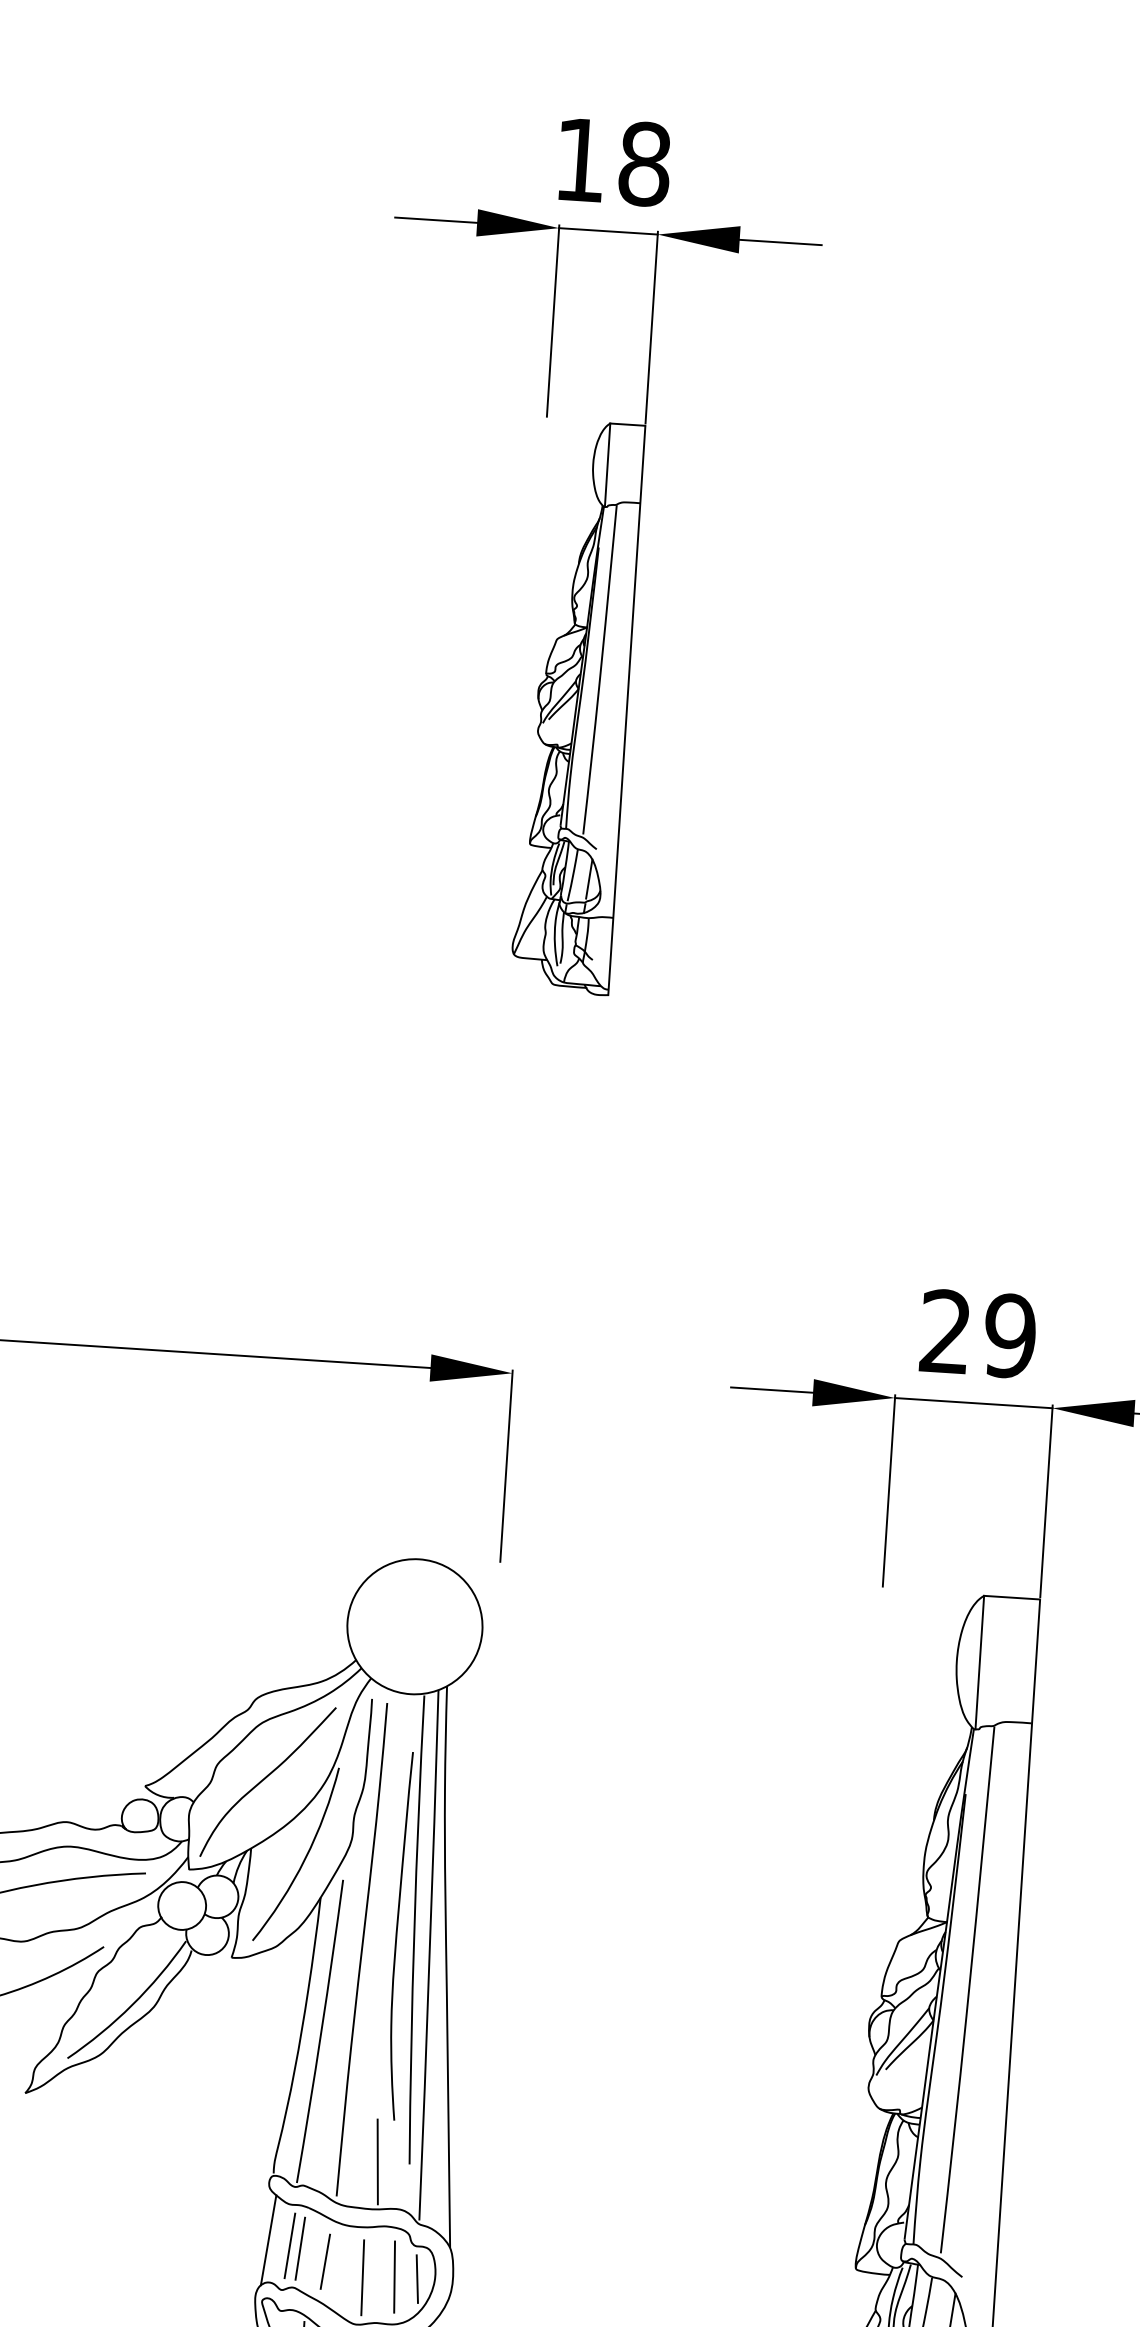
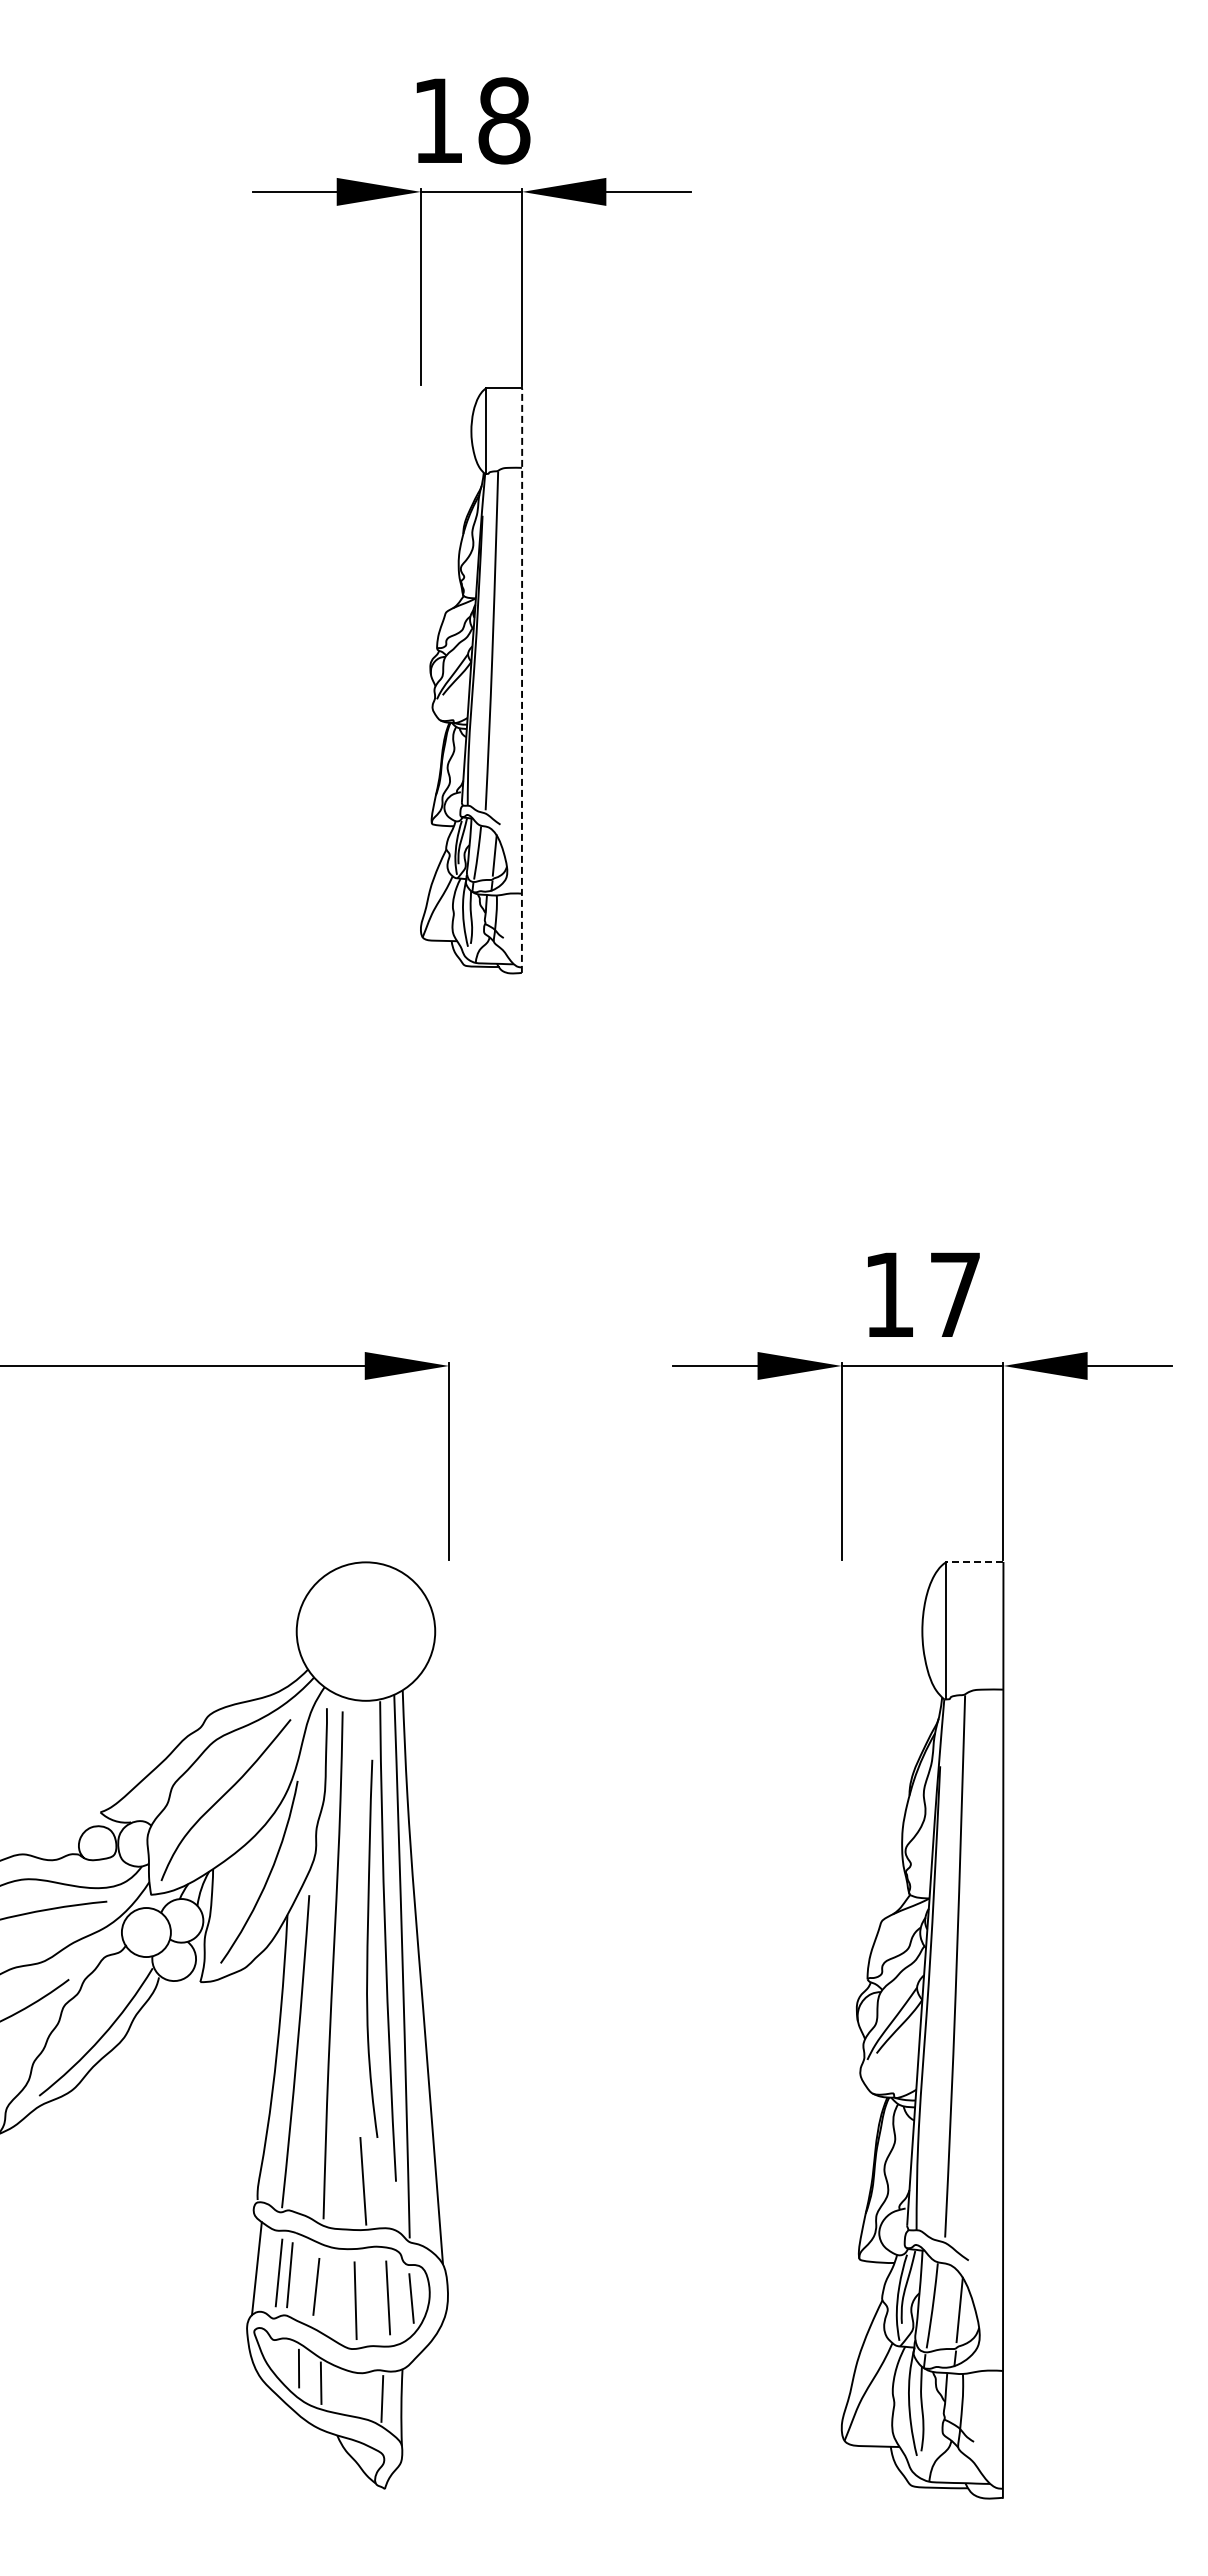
line: (627, 710) -> (522, 680), solid -> dashed
text: (978, 1333) -> (922, 1294), 29 -> 17
line: (1011, 1597) -> (974, 1562), solid -> dashed

